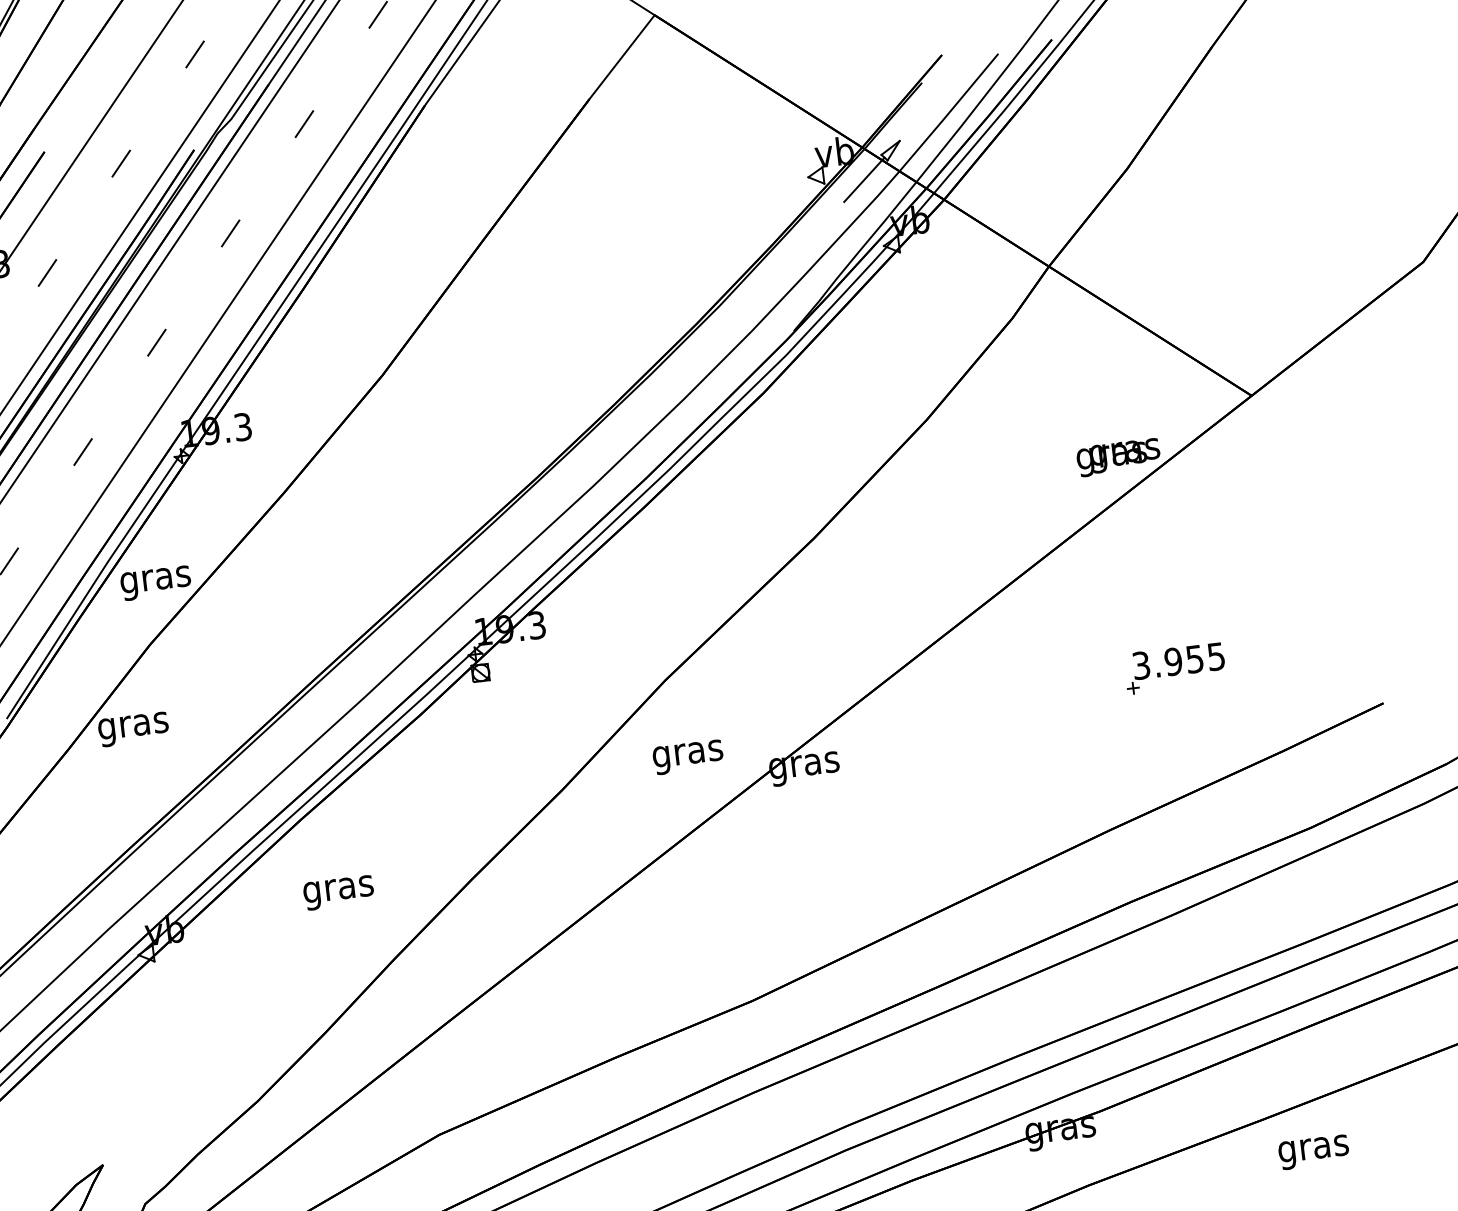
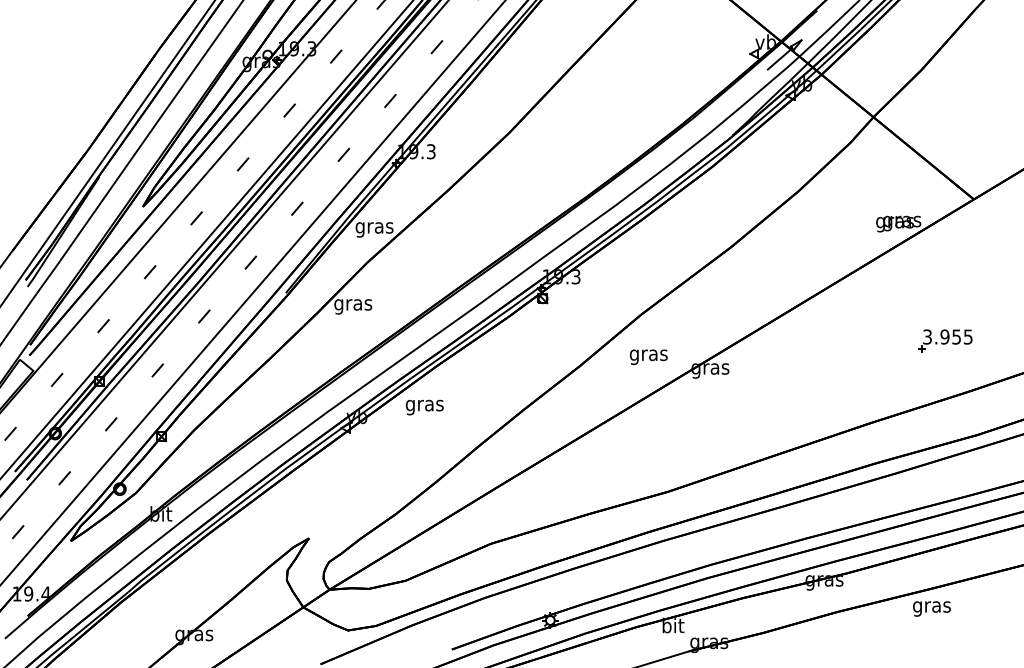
part: (1175, 668) -> (945, 340), moved
text: (338, 892) -> (424, 407), moved
text: (1313, 1151) -> (931, 608), moved

